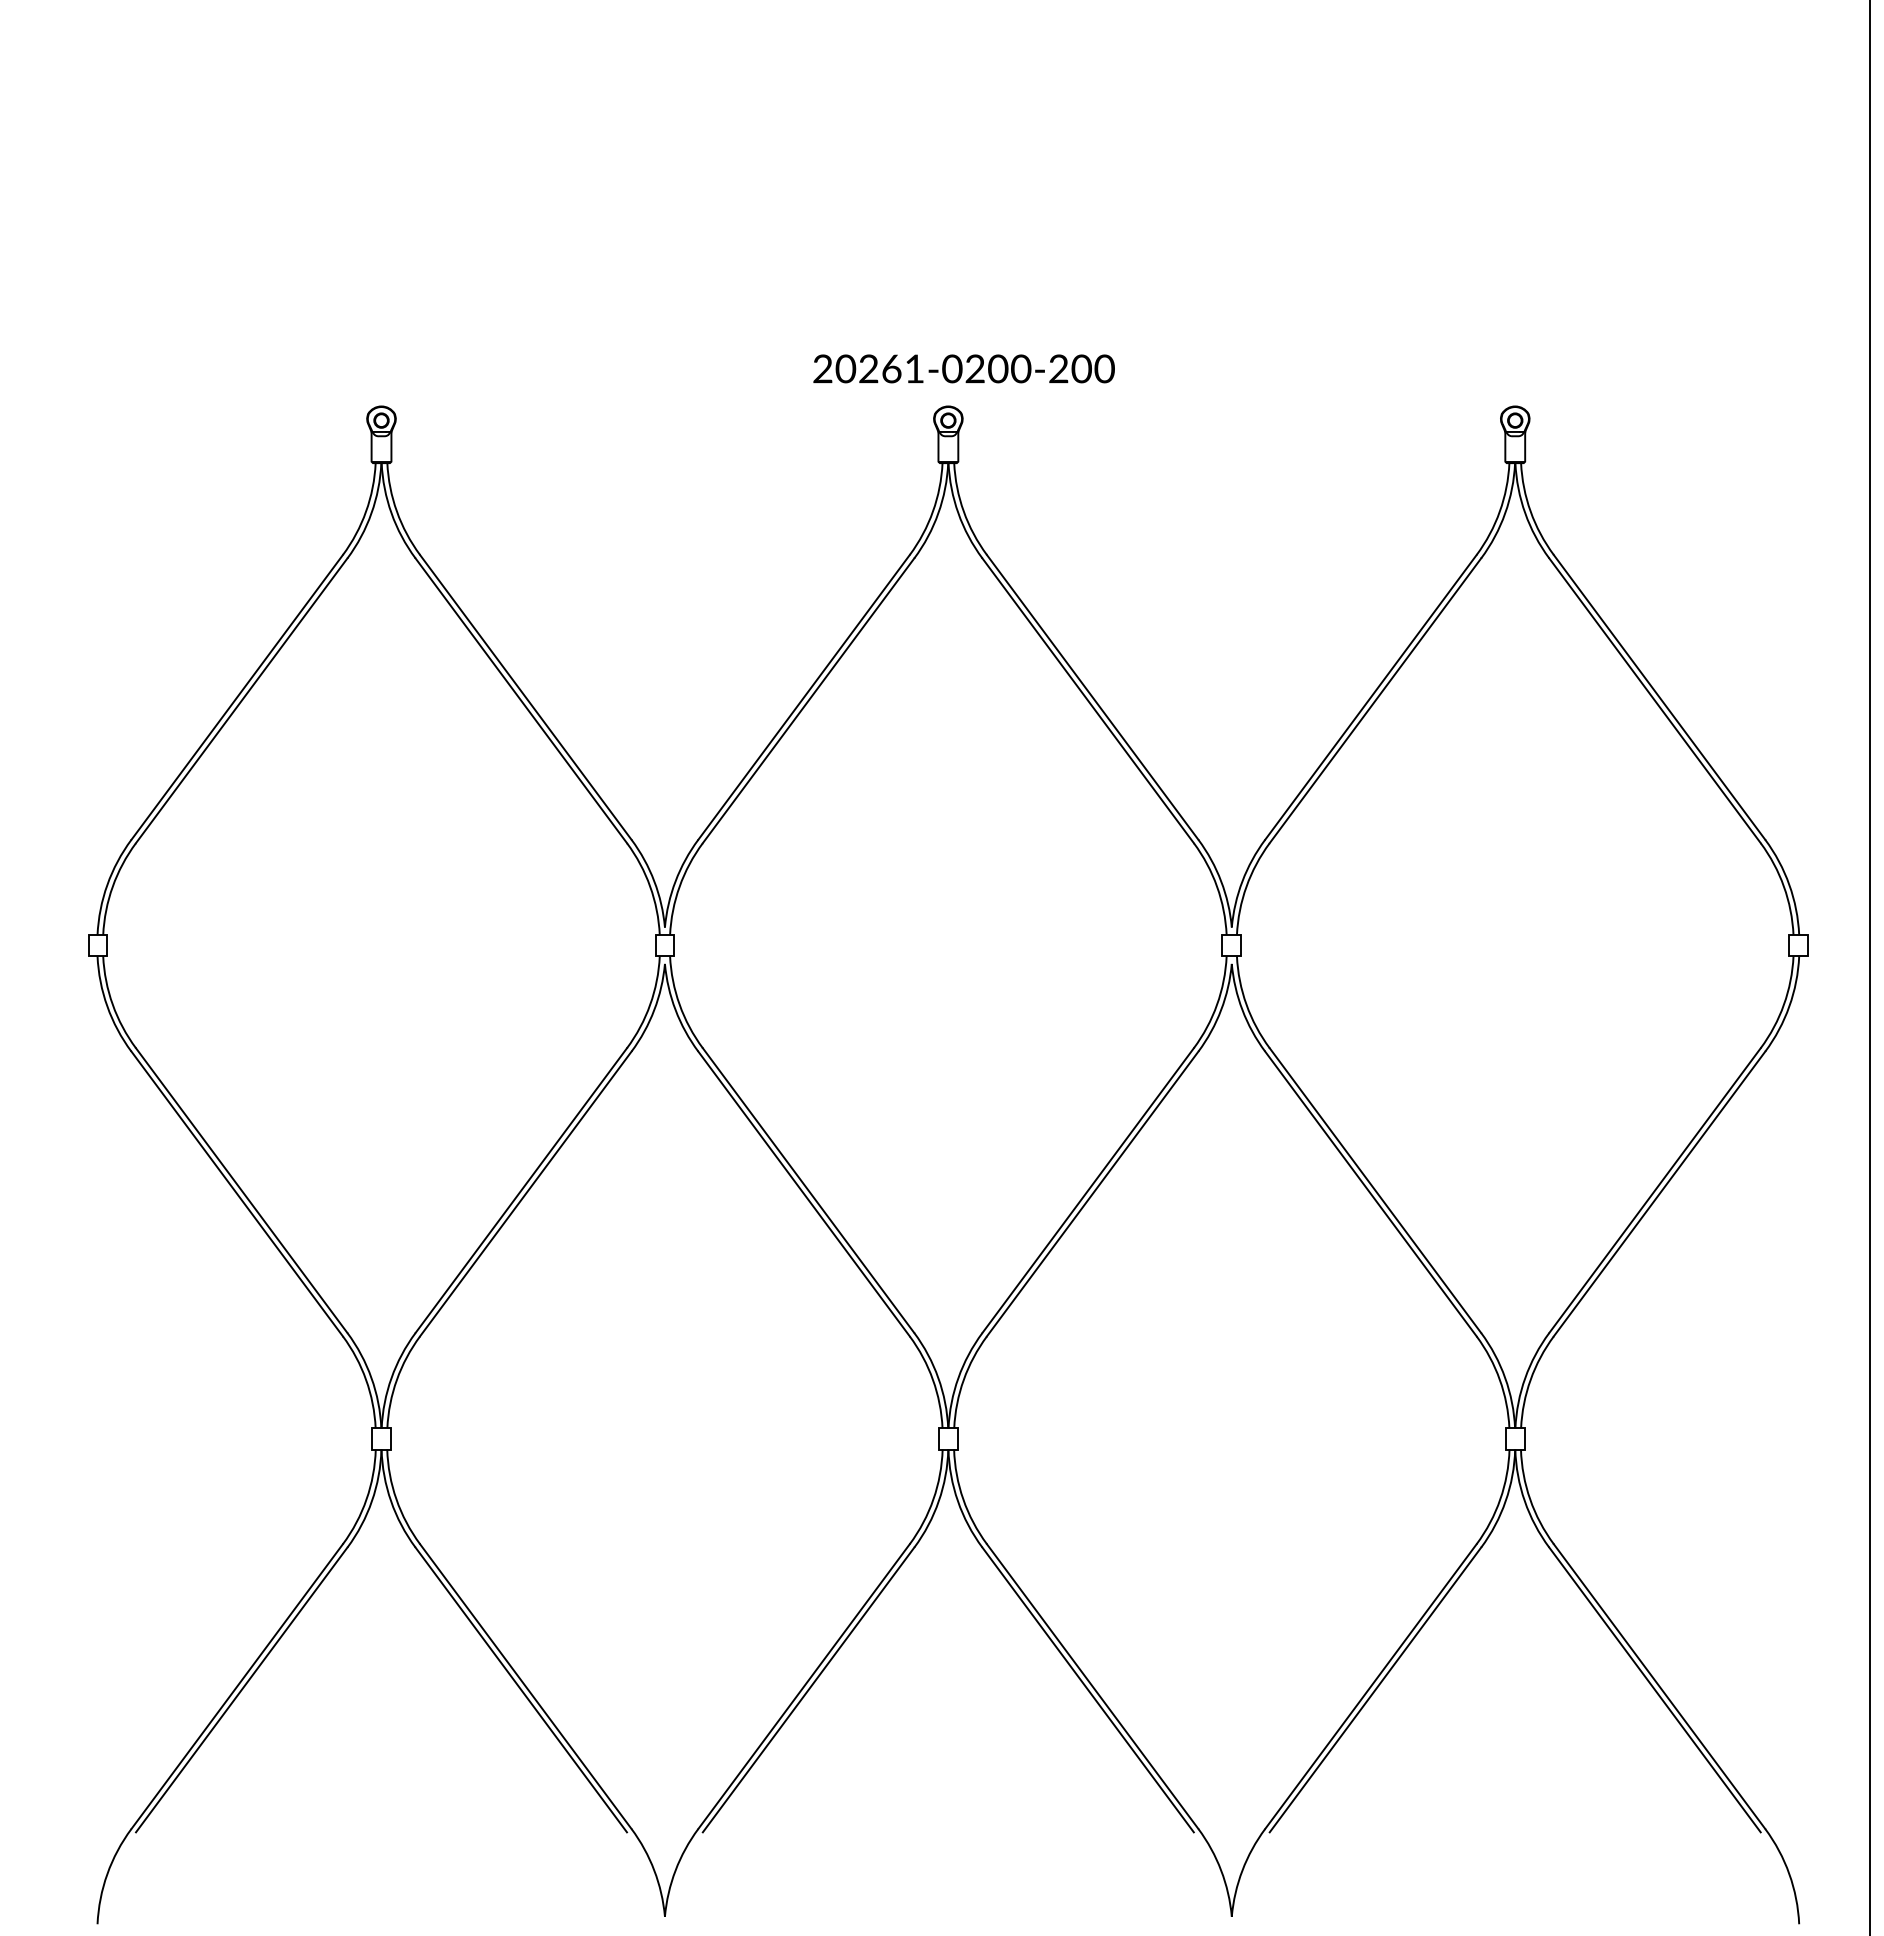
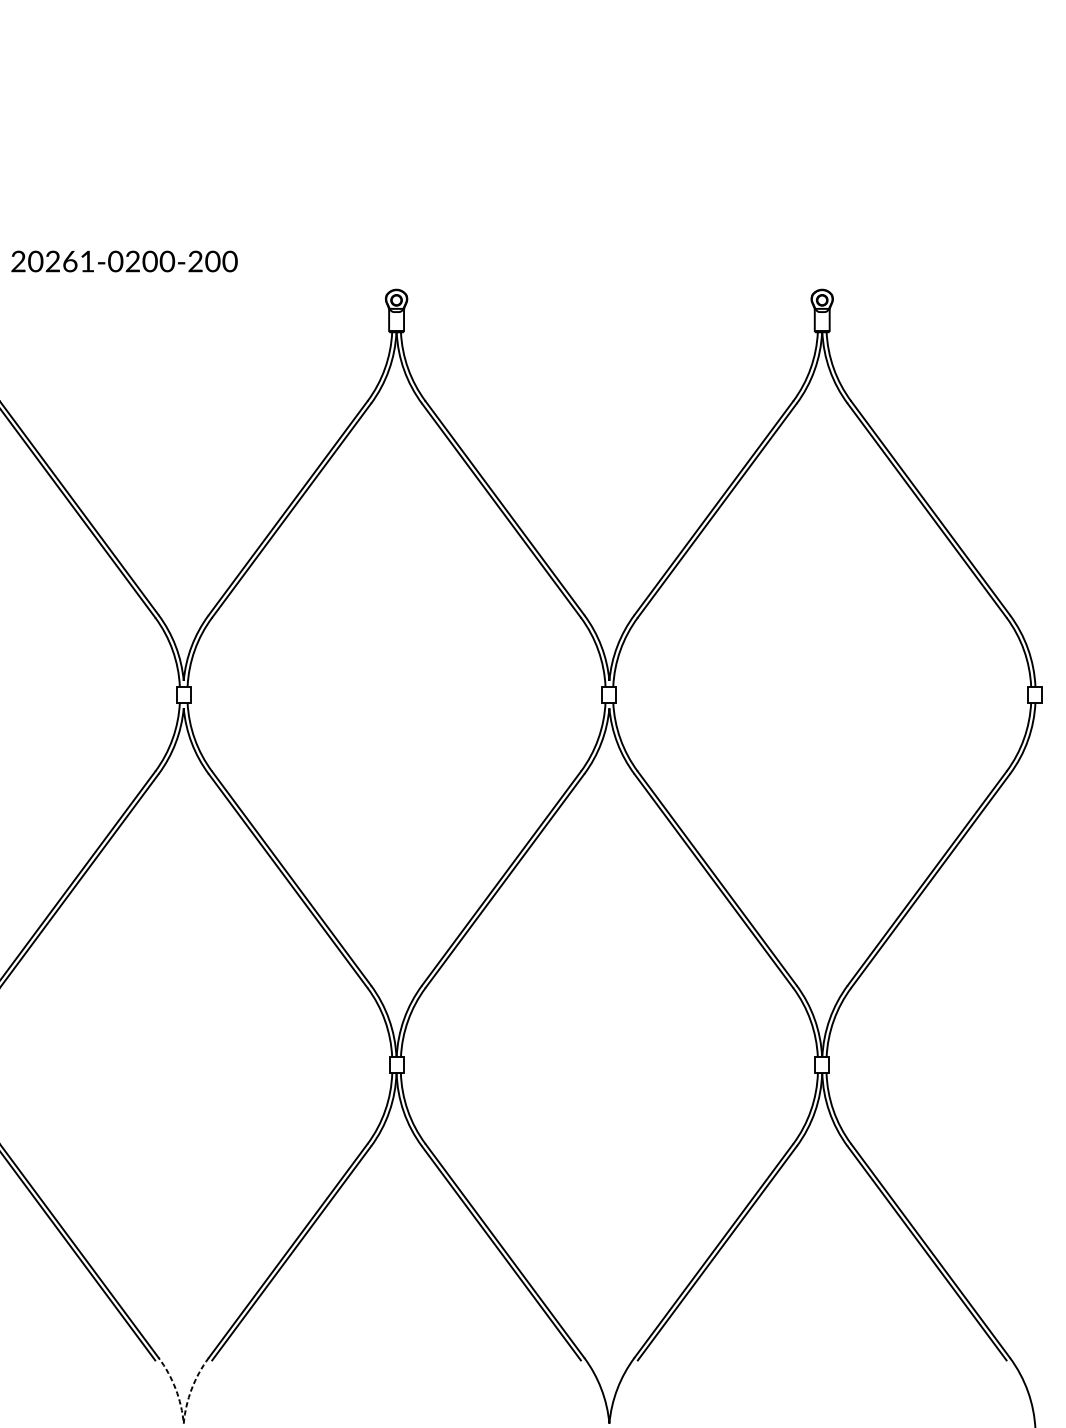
text: (963, 368) -> (124, 261), moved
line: (664, 1916) -> (183, 1423), solid -> dashed

